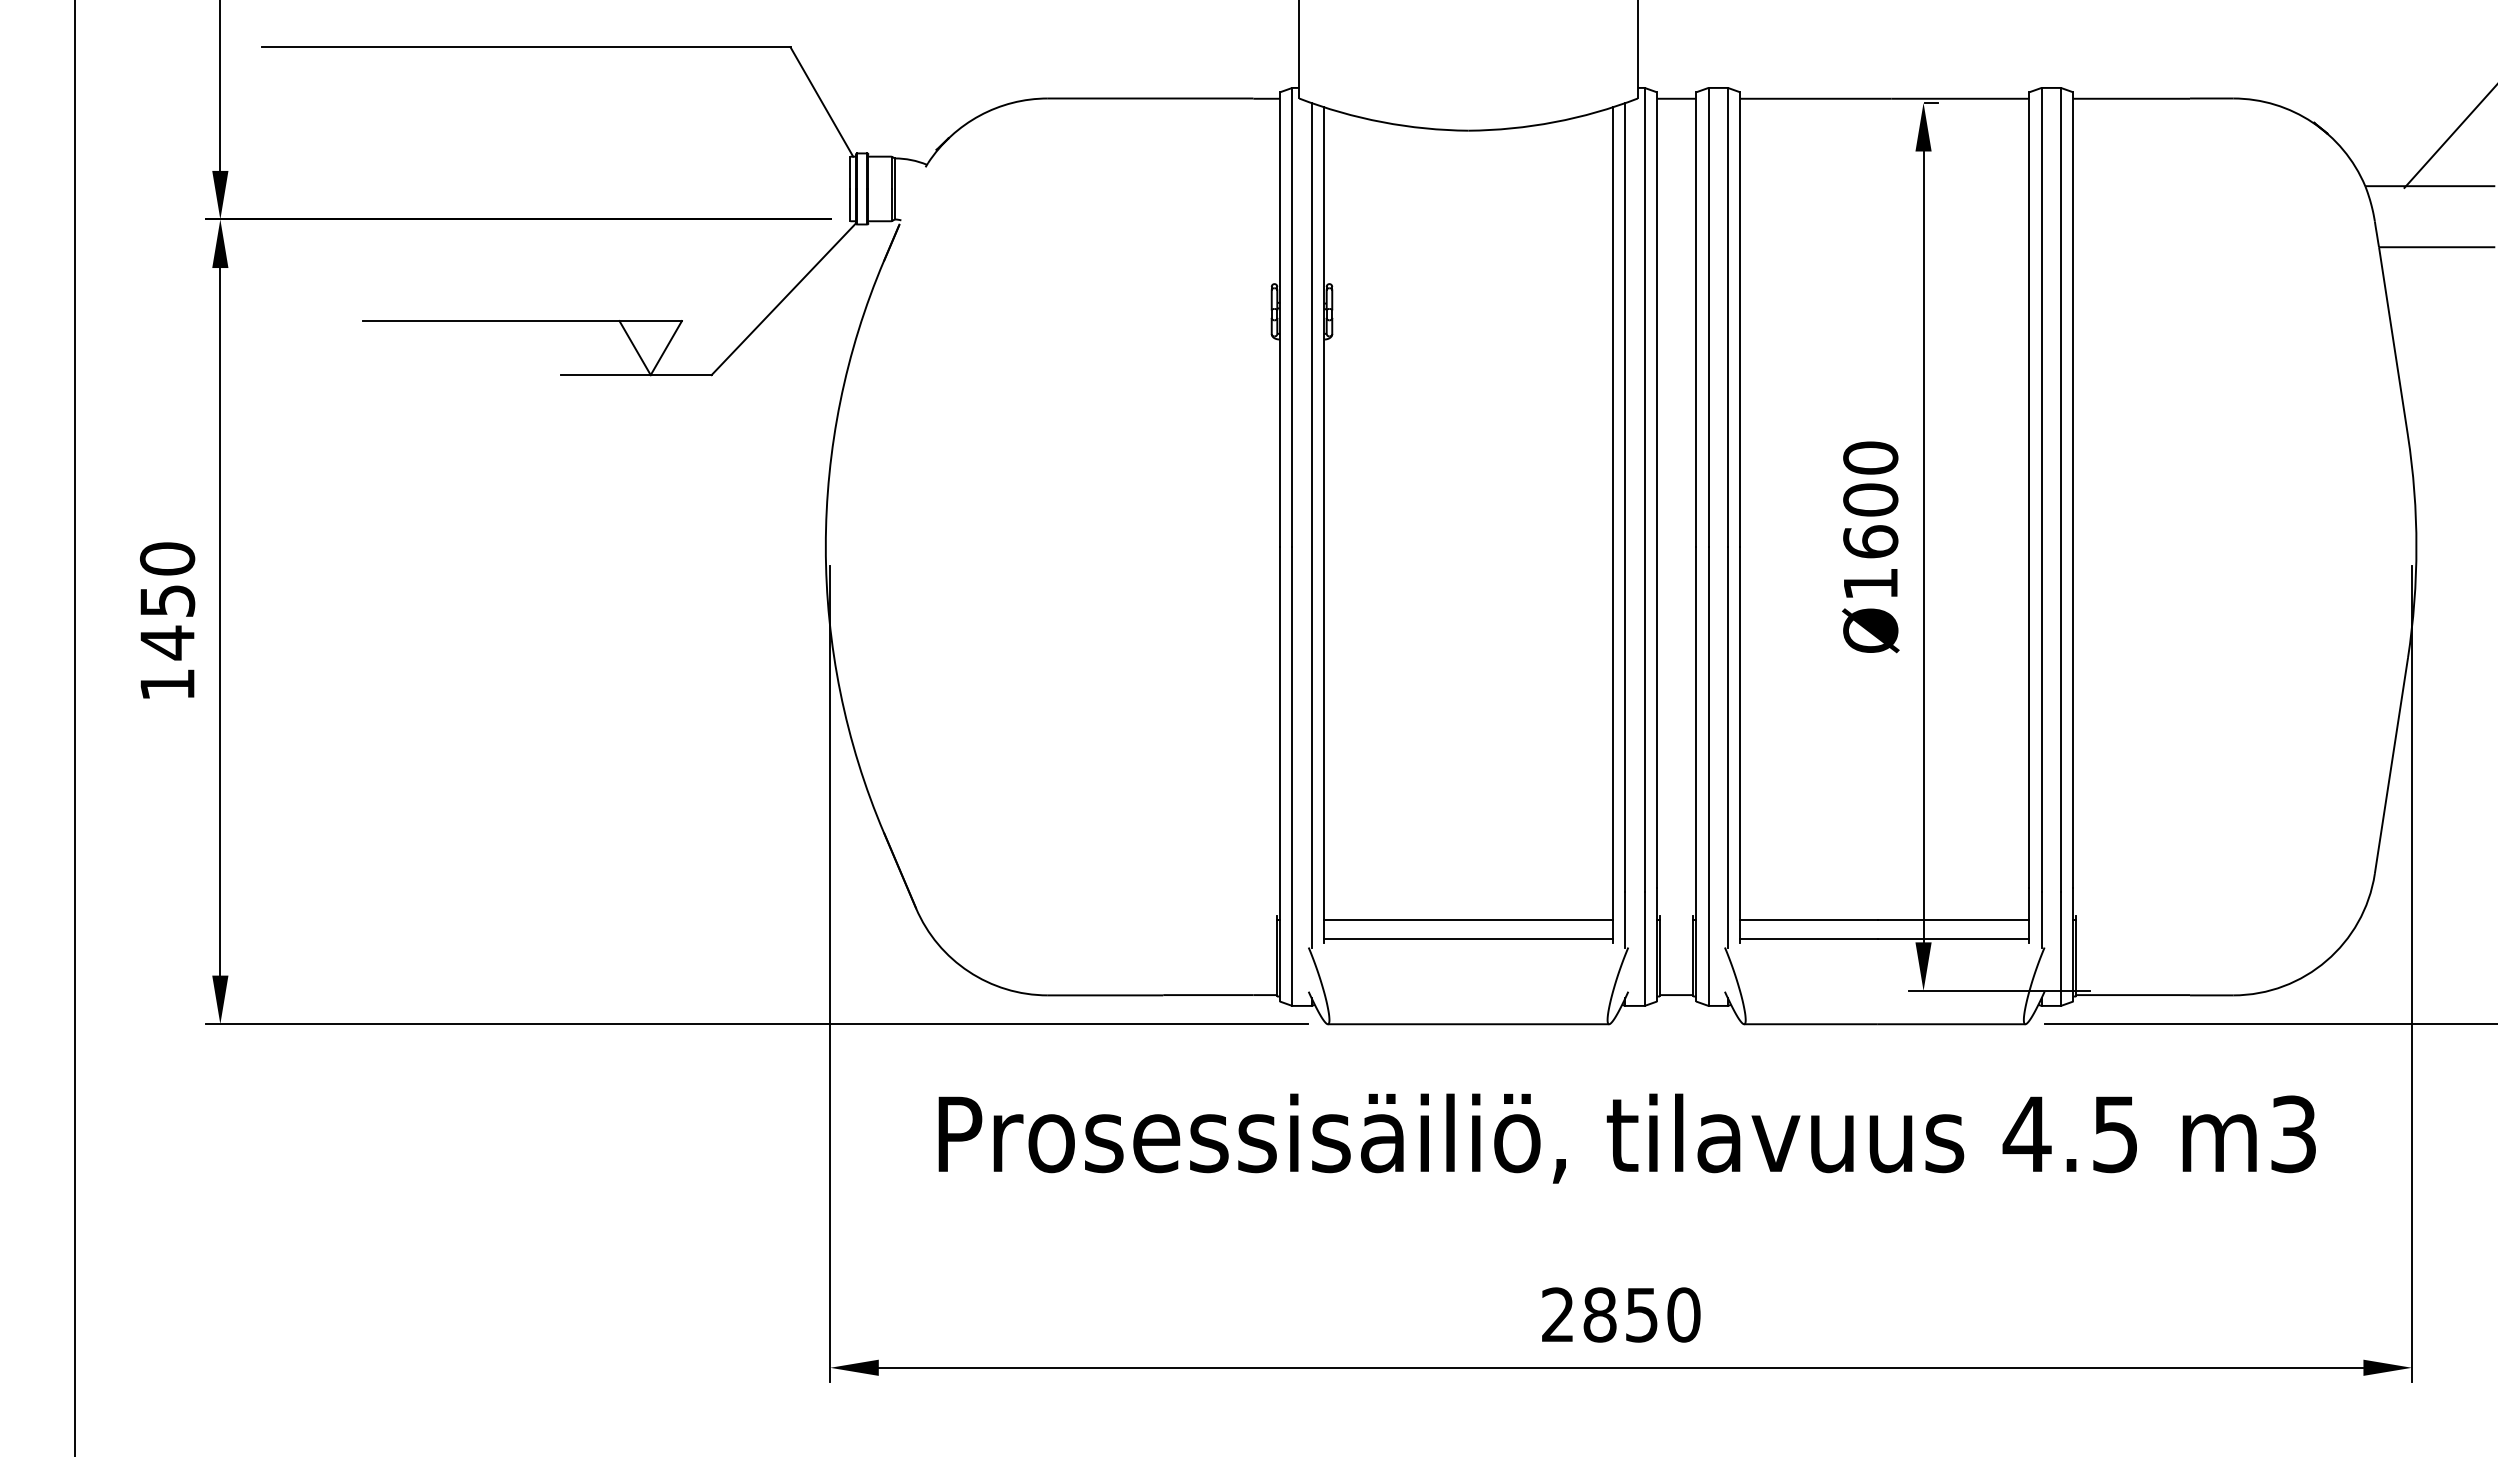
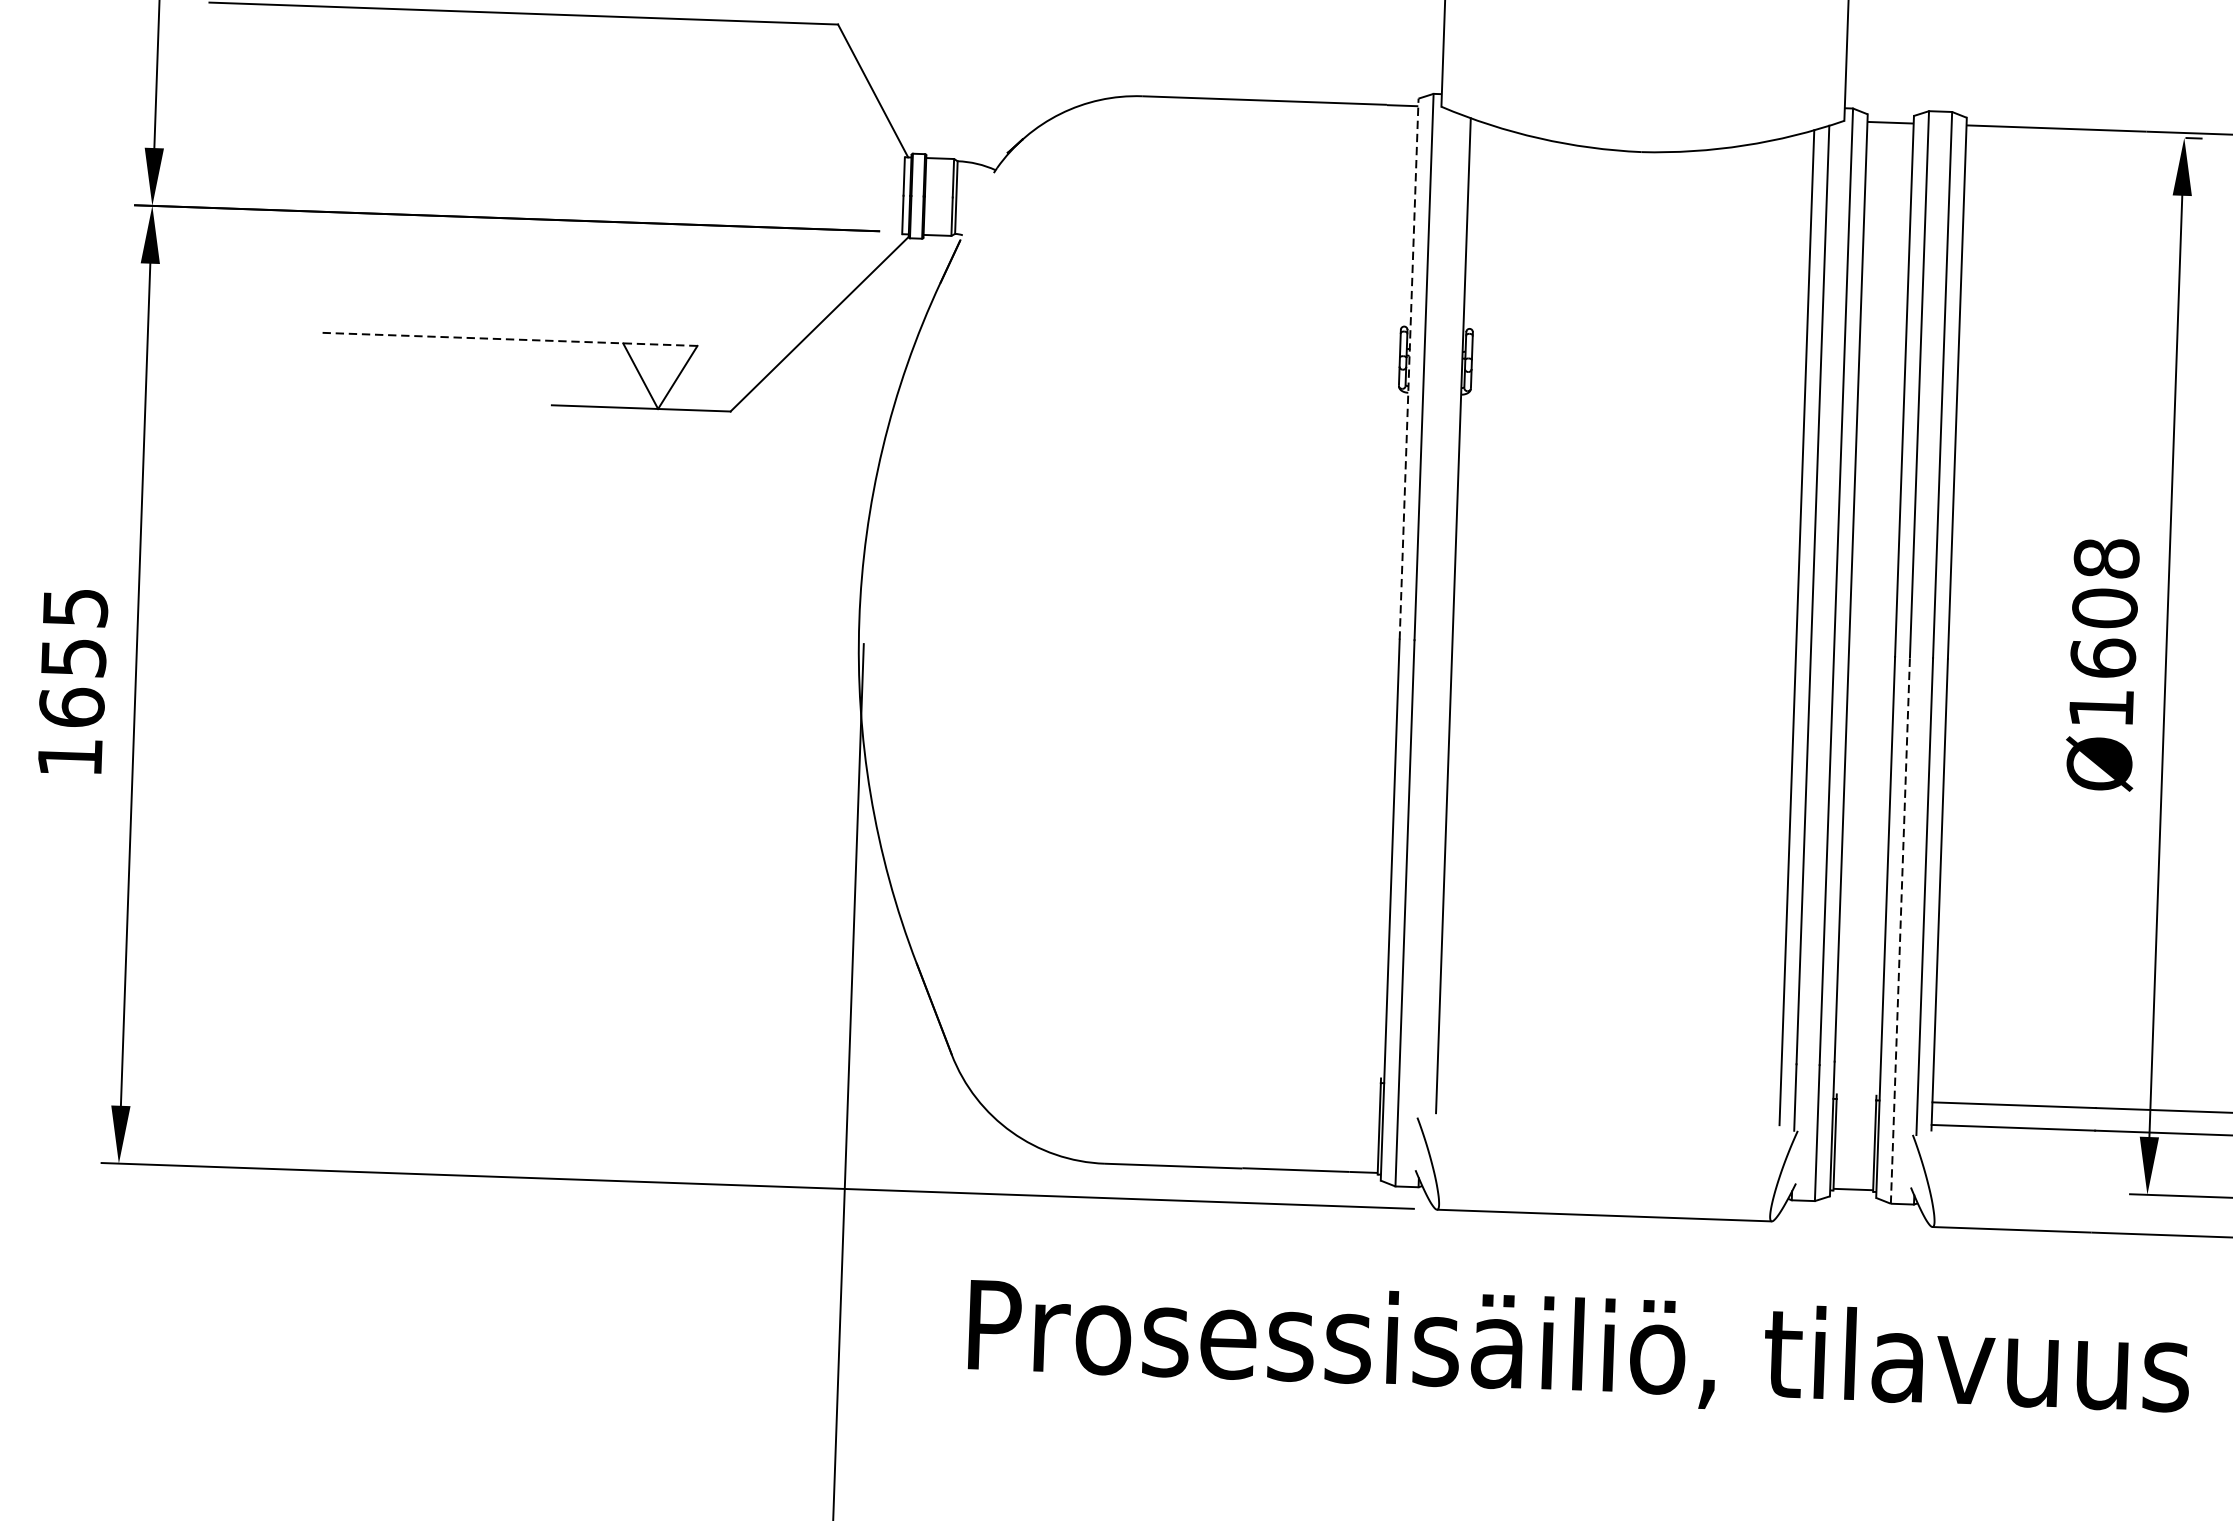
line: (1279, 319) -> (1408, 368), solid -> dashed
line: (522, 321) -> (507, 339), solid -> dashed
text: (1870, 457) -> (2106, 557), Ø1600 -> Ø1608
line: (1311, 525) -> (1438, 615), removed
text: (167, 601) -> (73, 658), 1450 -> 1655
line: (1708, 775) -> (1900, 929), solid -> dashed
line: (1468, 919) -> (1608, 1090), removed
line: (1468, 938) -> (1607, 1113), removed

